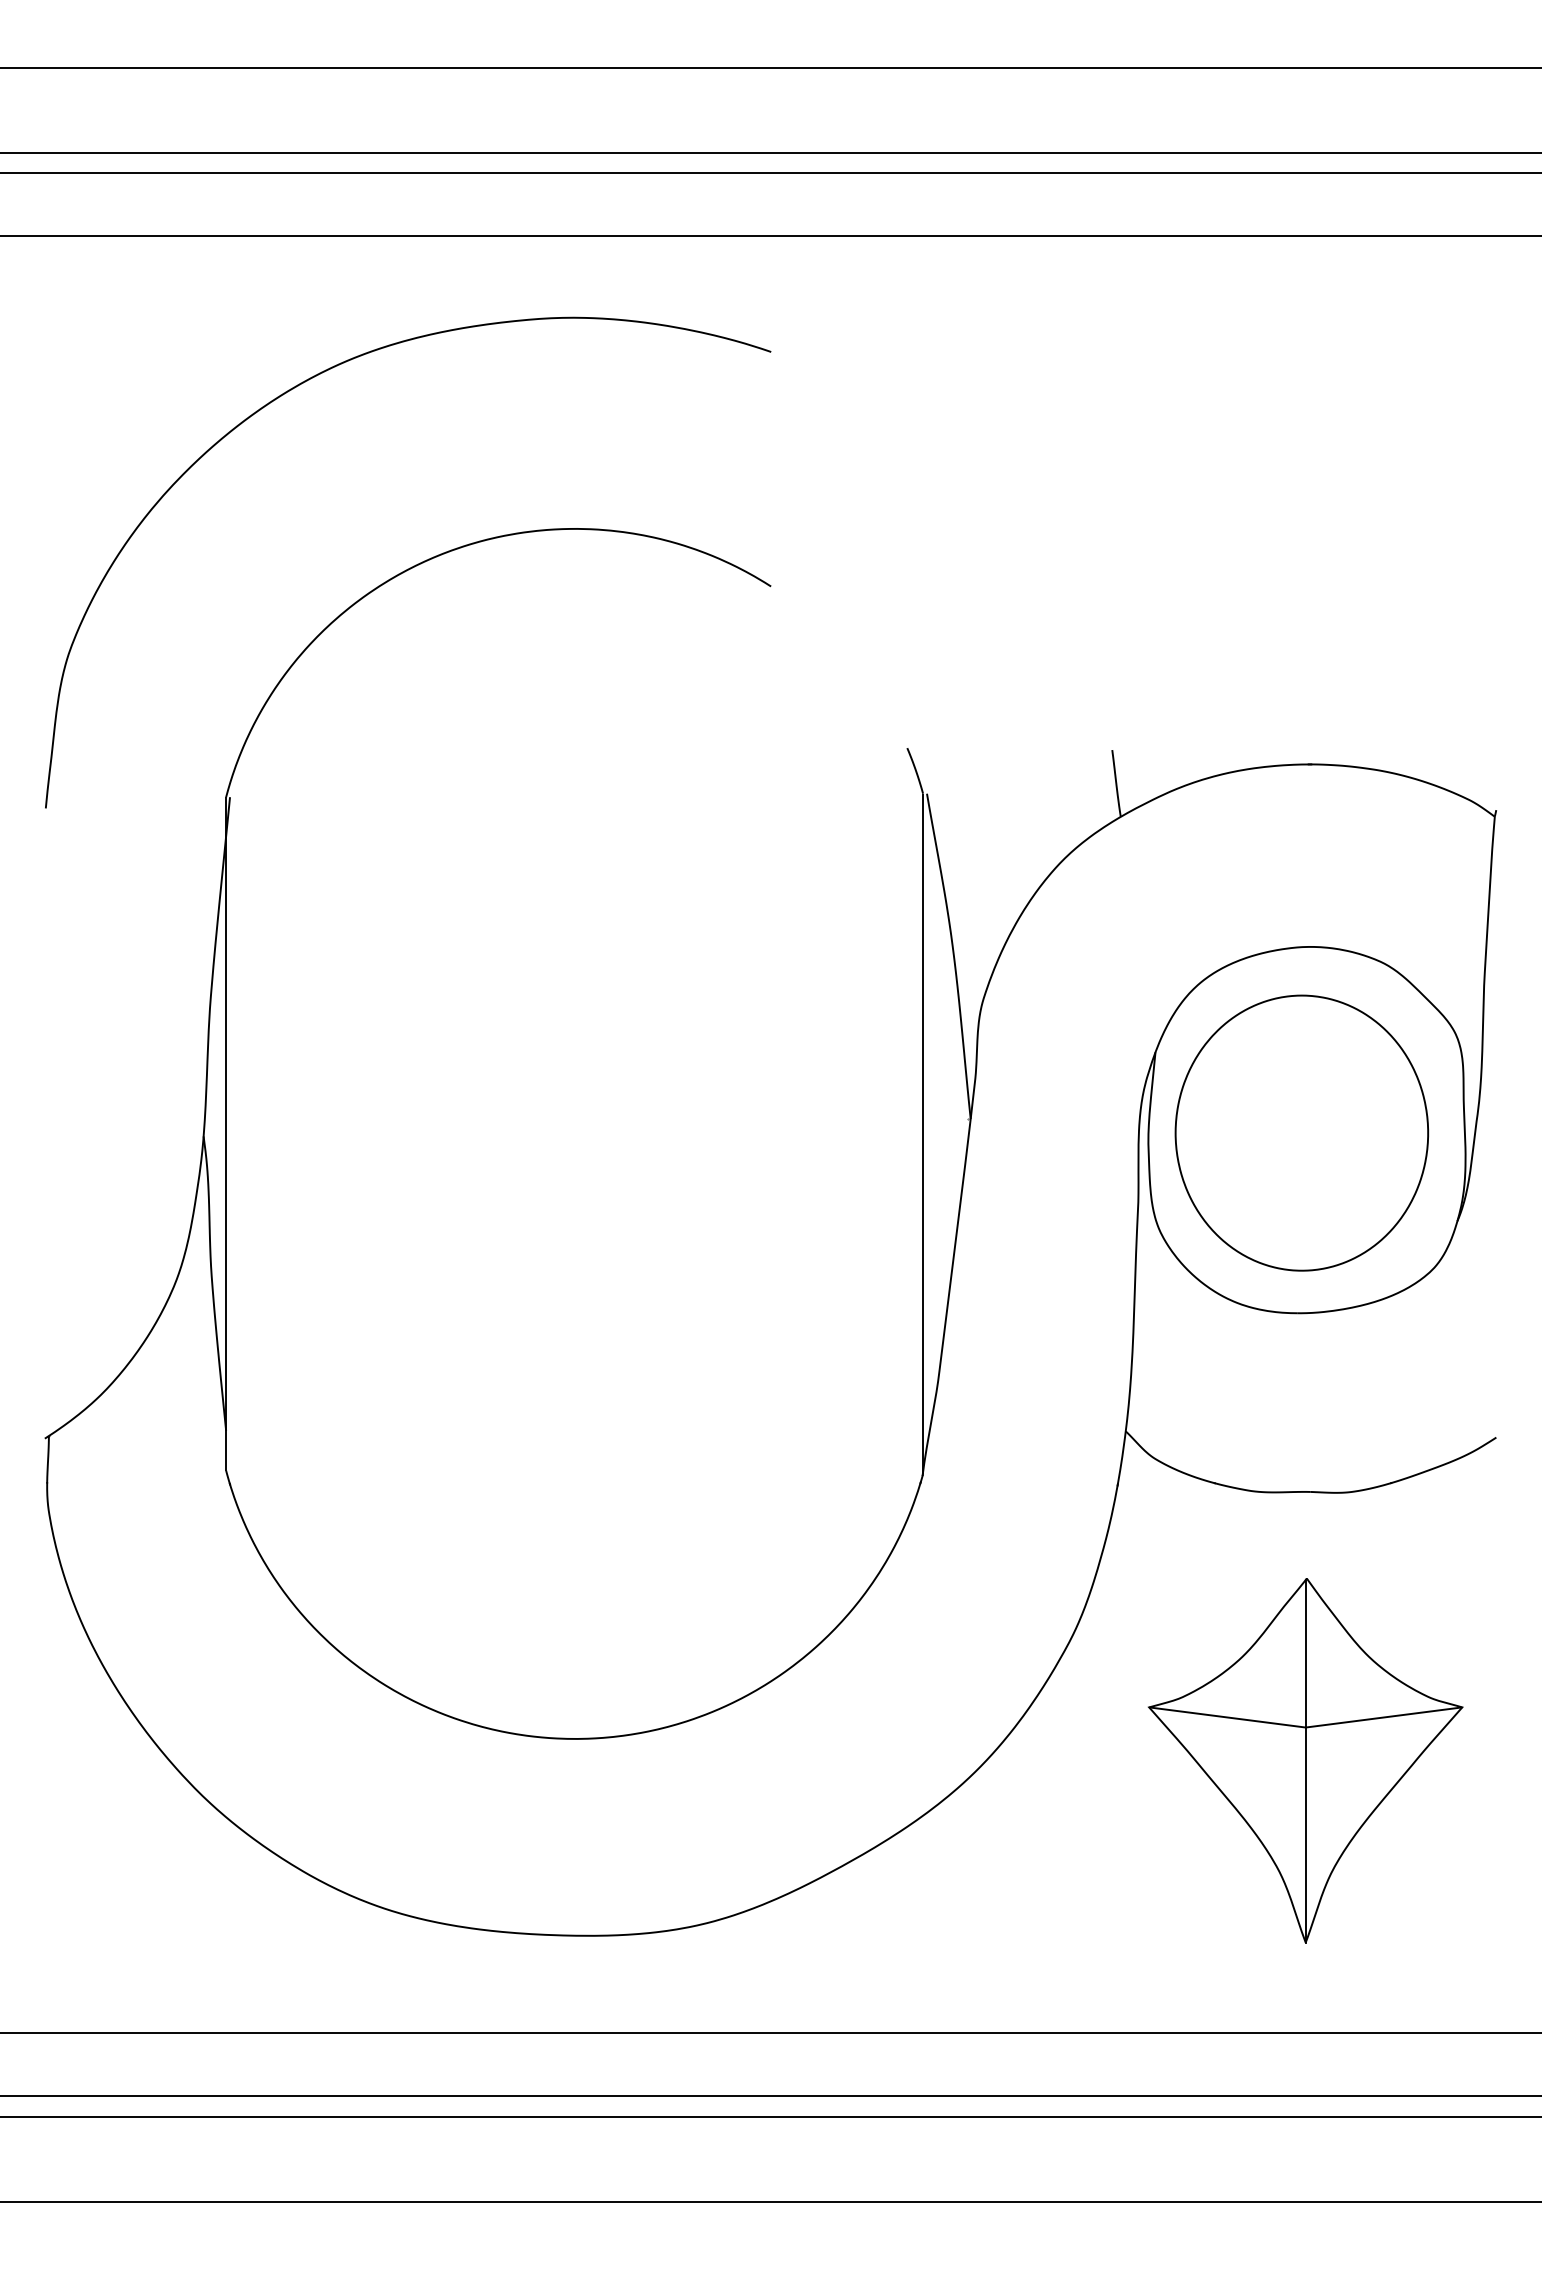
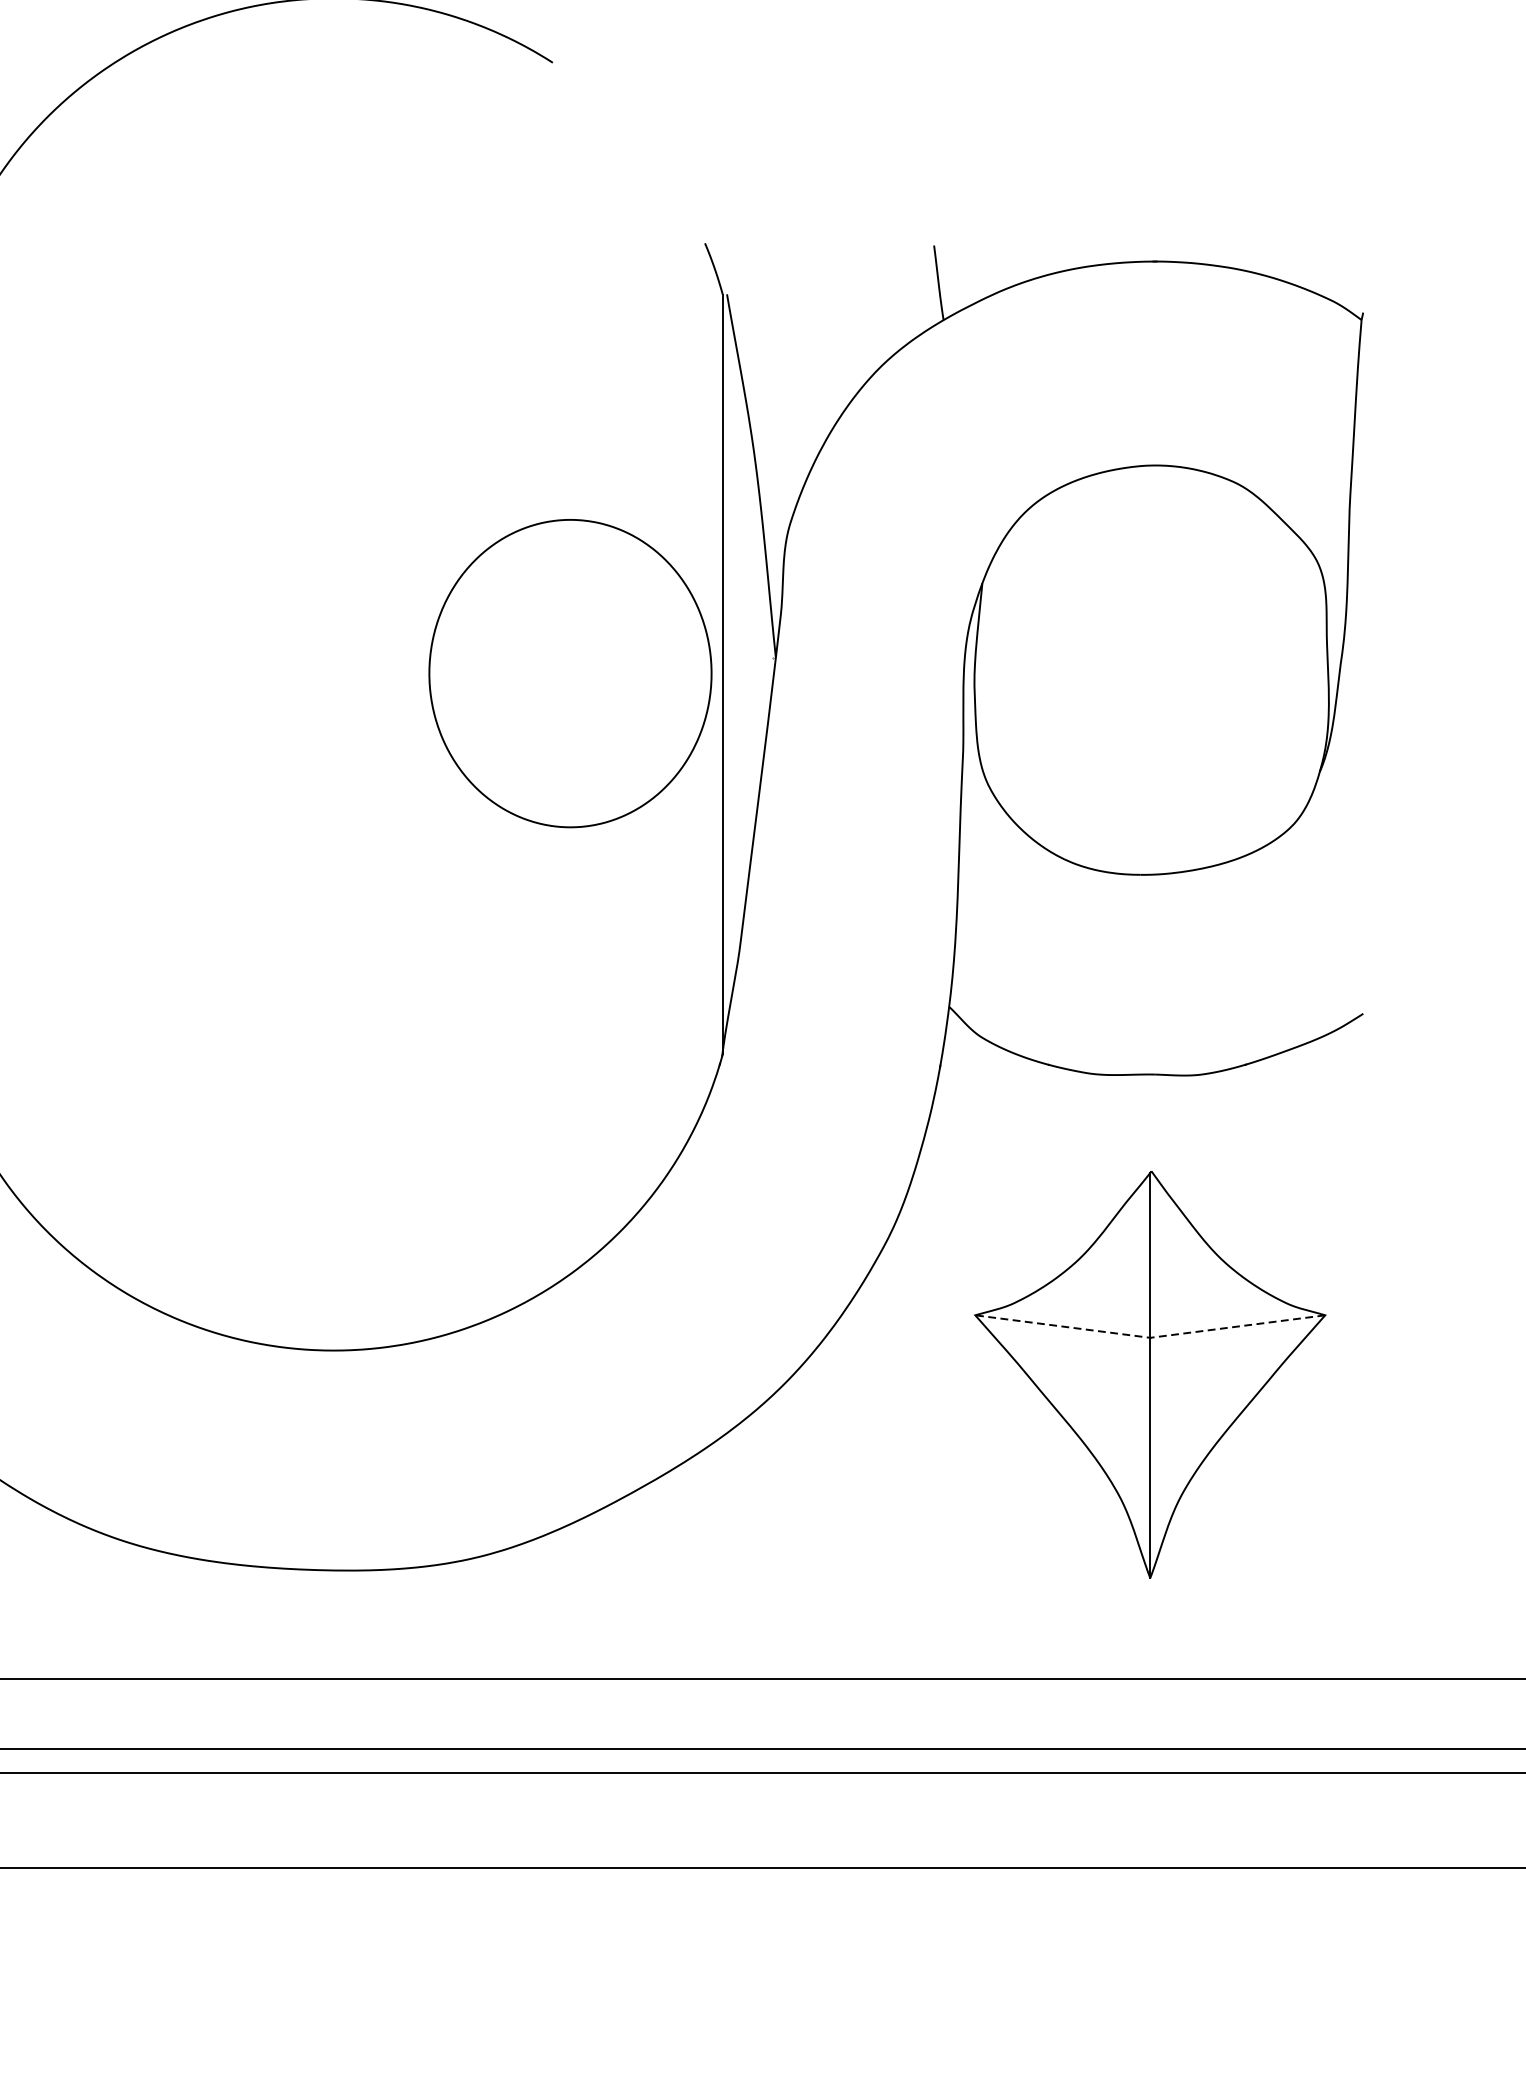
part: (1301, 1132) -> (570, 672), moved
line: (1305, 1727) -> (1150, 1337), solid -> dashed

